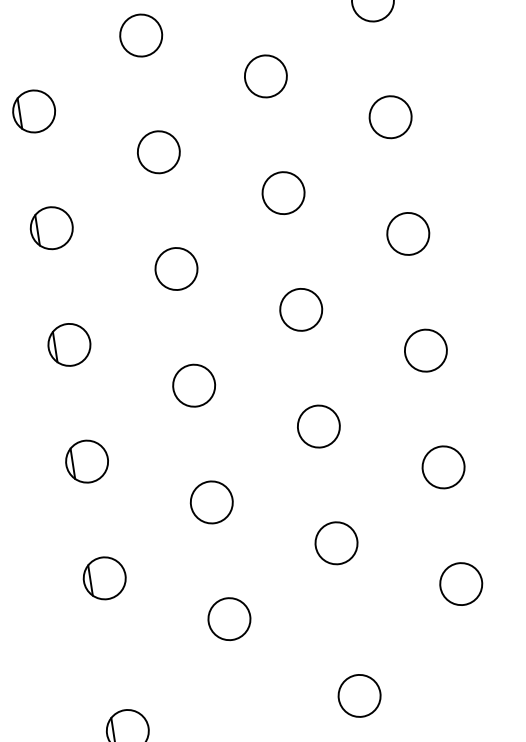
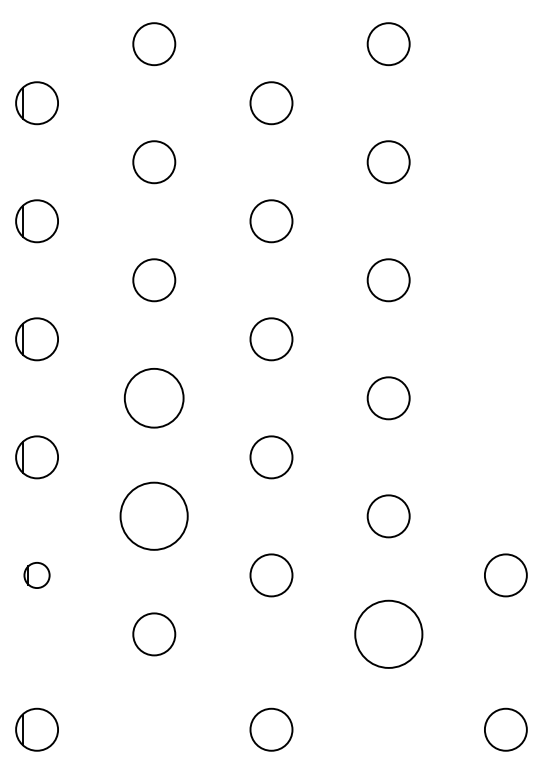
circle: (194, 385) -> (154, 398), size x1.4
circle: (212, 502) -> (154, 516), size x1.6
part: (104, 578) -> (36, 575), size x0.6
circle: (461, 584) -> (388, 634), size x1.6

